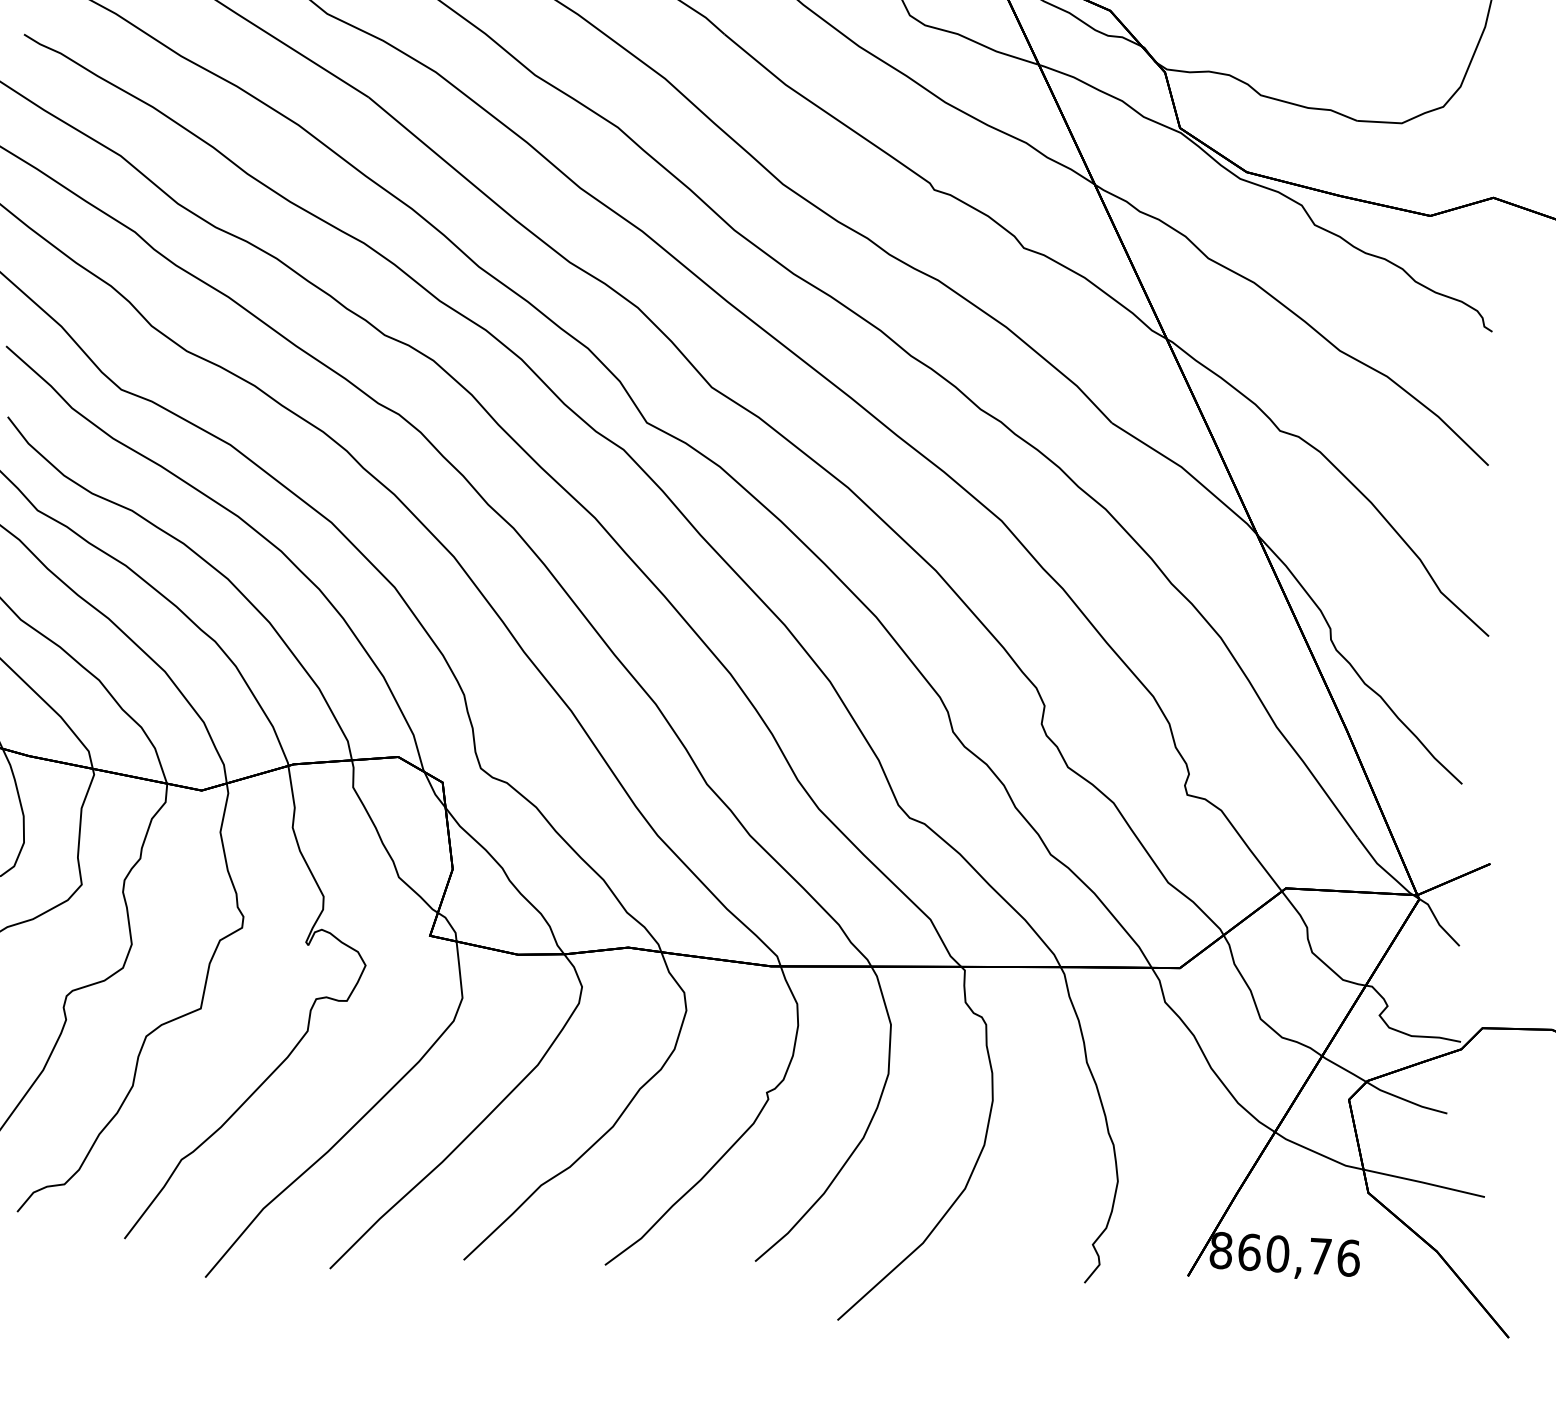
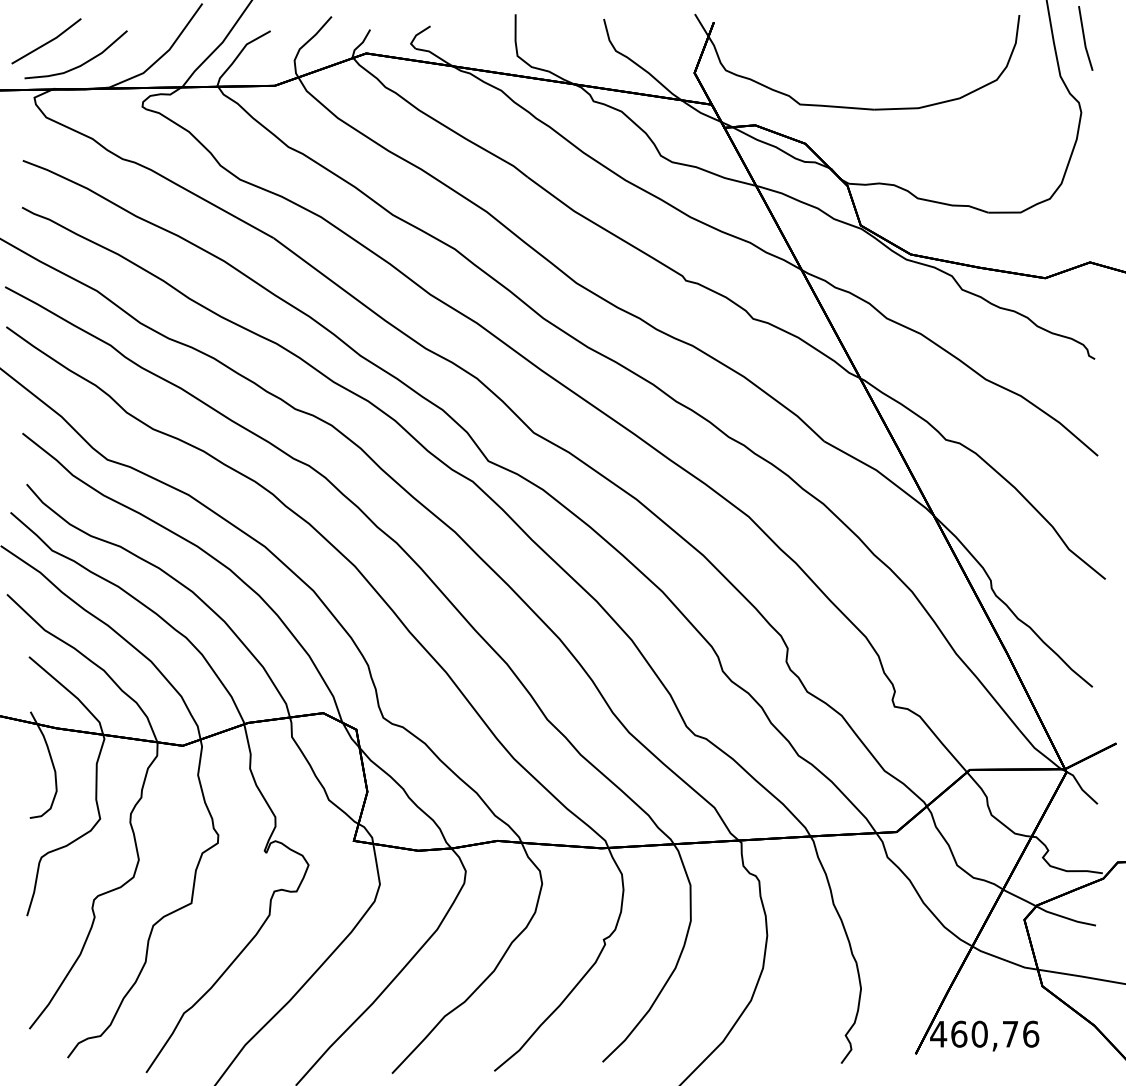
text: (1221, 1249) -> (938, 1033), 860,76 -> 460,76

